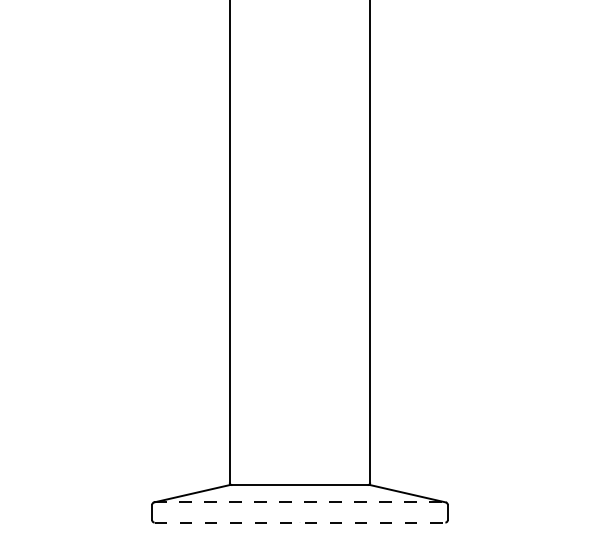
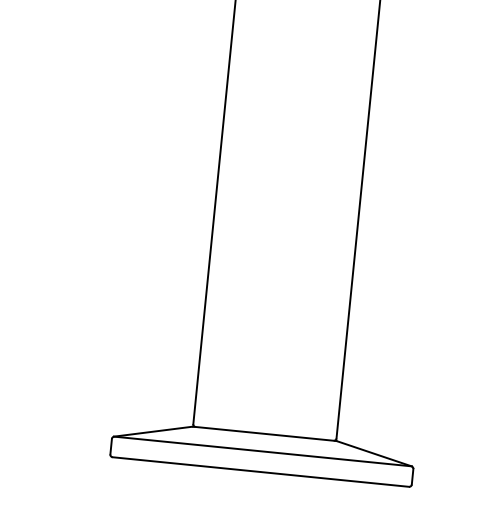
line: (299, 502) -> (262, 451), dashed -> solid
line: (300, 522) -> (261, 471), dashed -> solid

